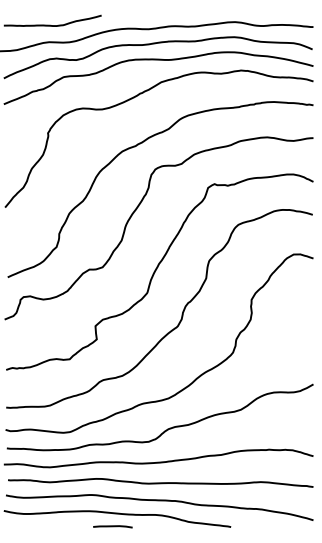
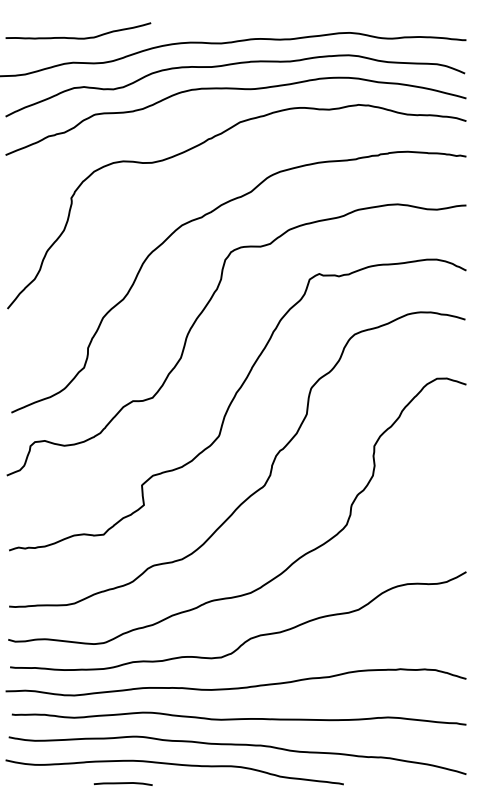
line: (112, 526) -> (122, 783), moved

